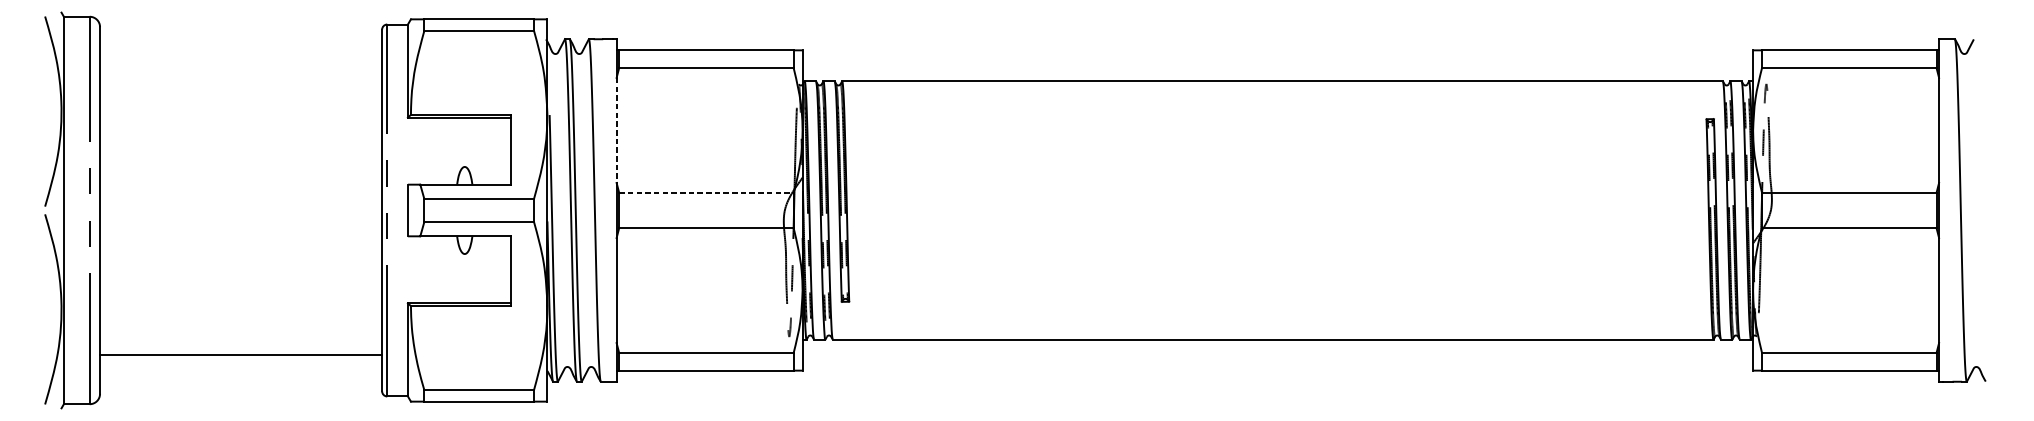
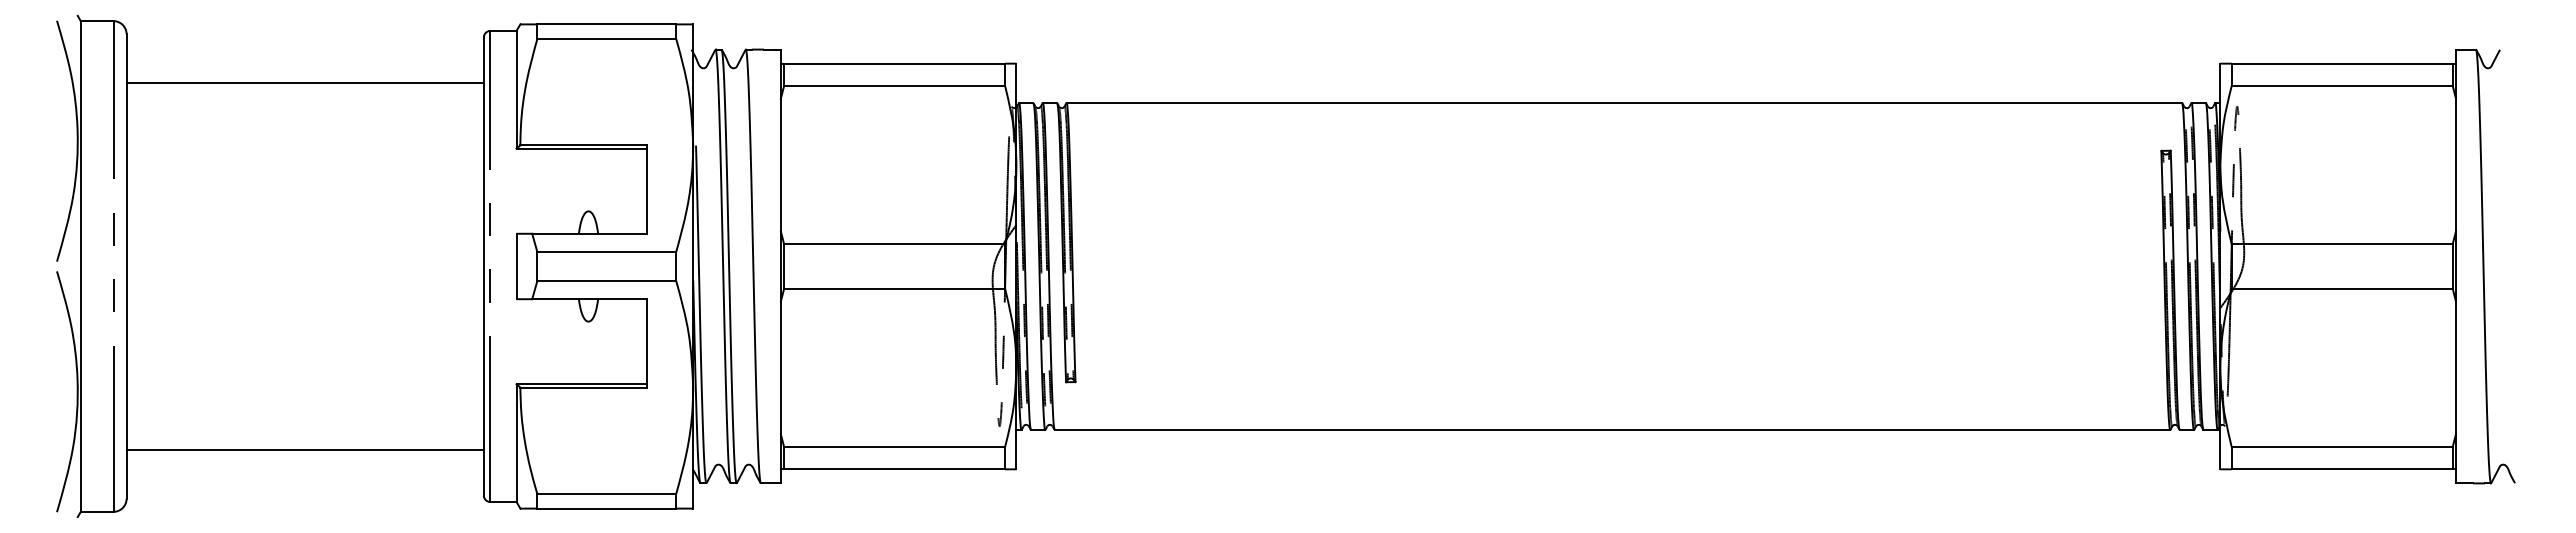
line: (240, 66) -> (304, 83), added
line: (616, 130) -> (780, 165), dashed -> solid
line: (707, 193) -> (895, 244), dashed -> solid

